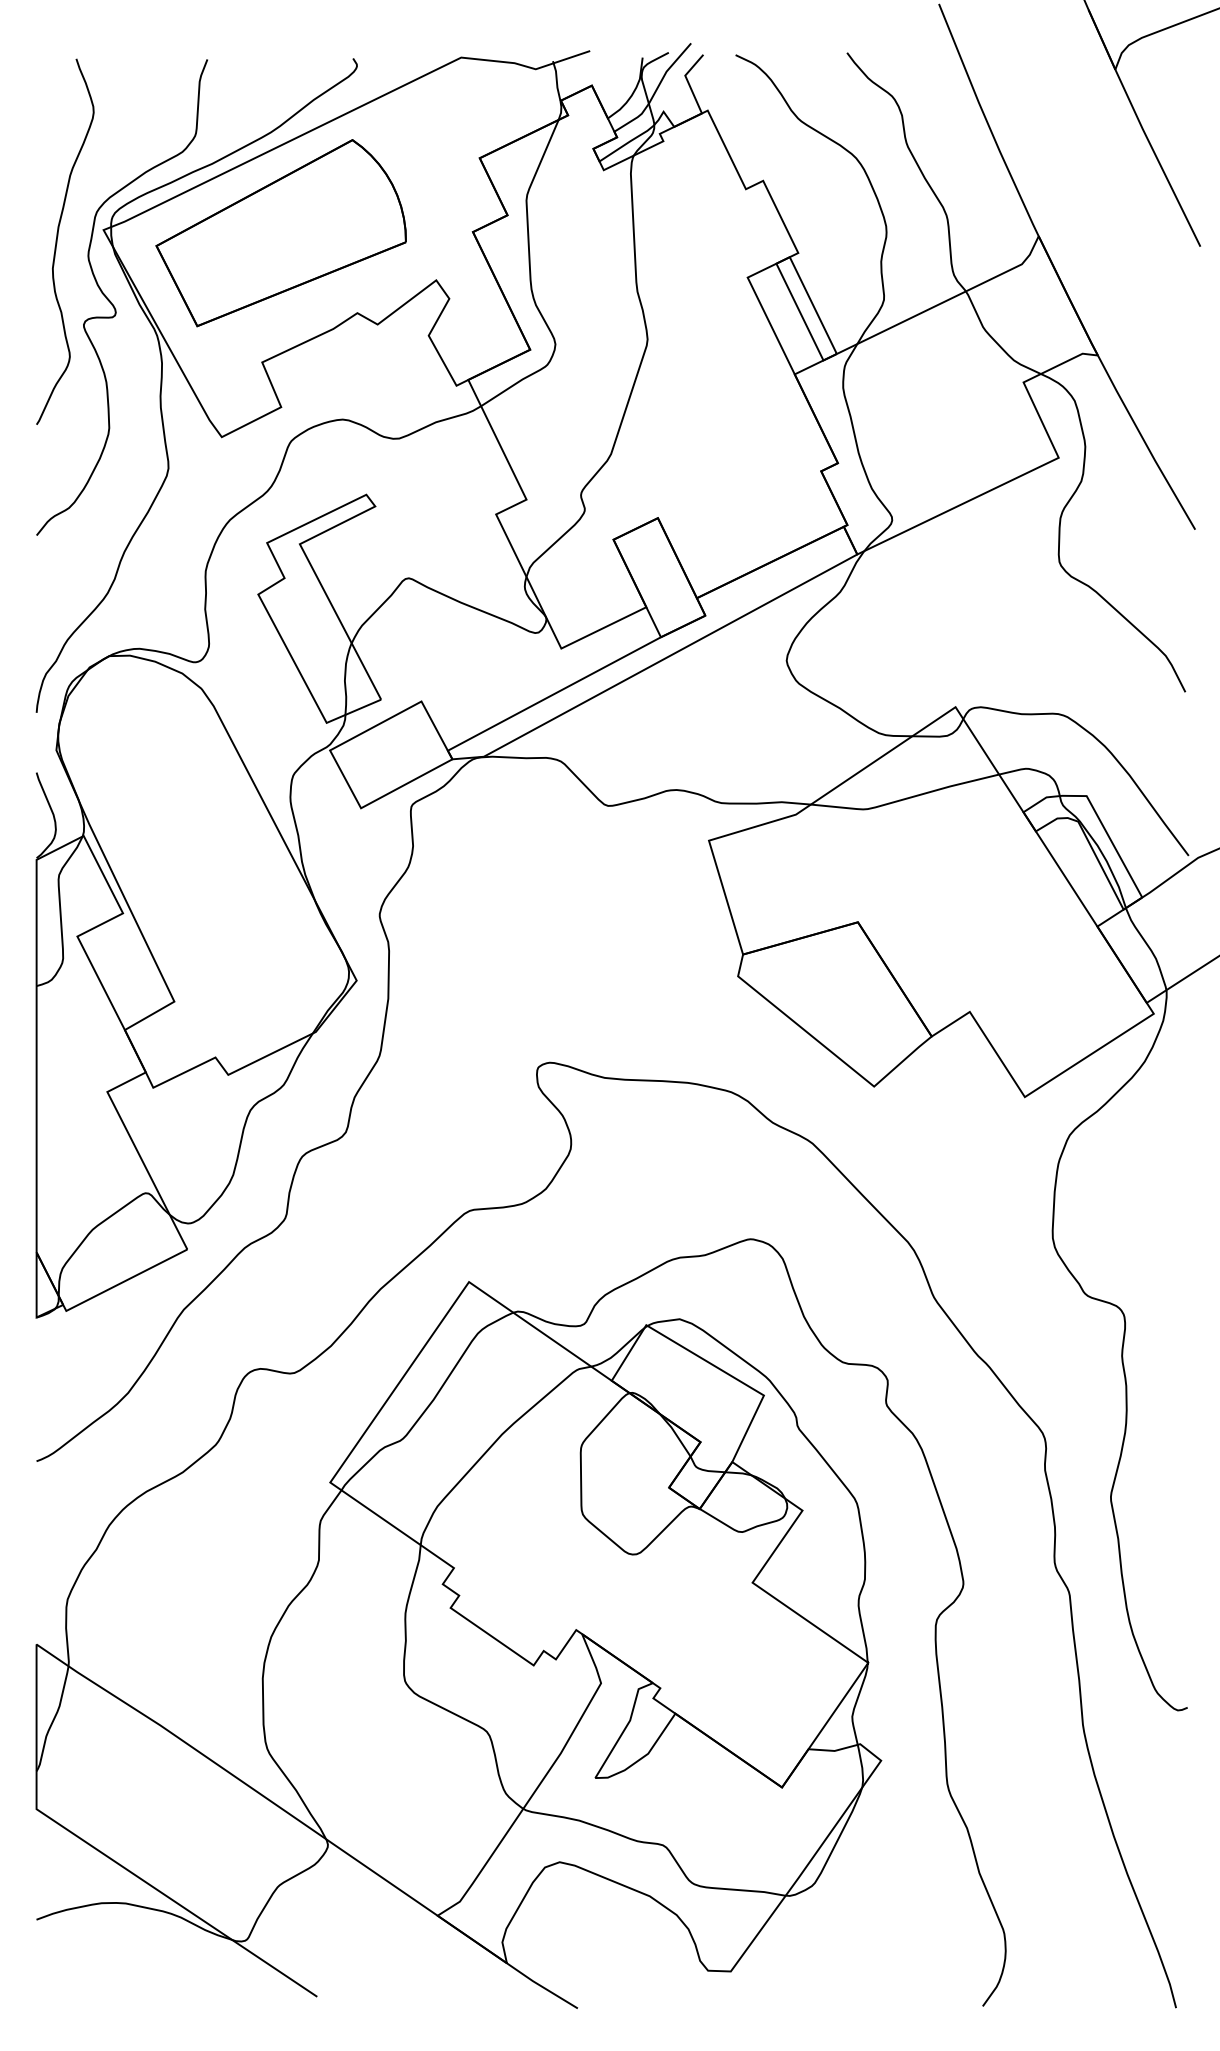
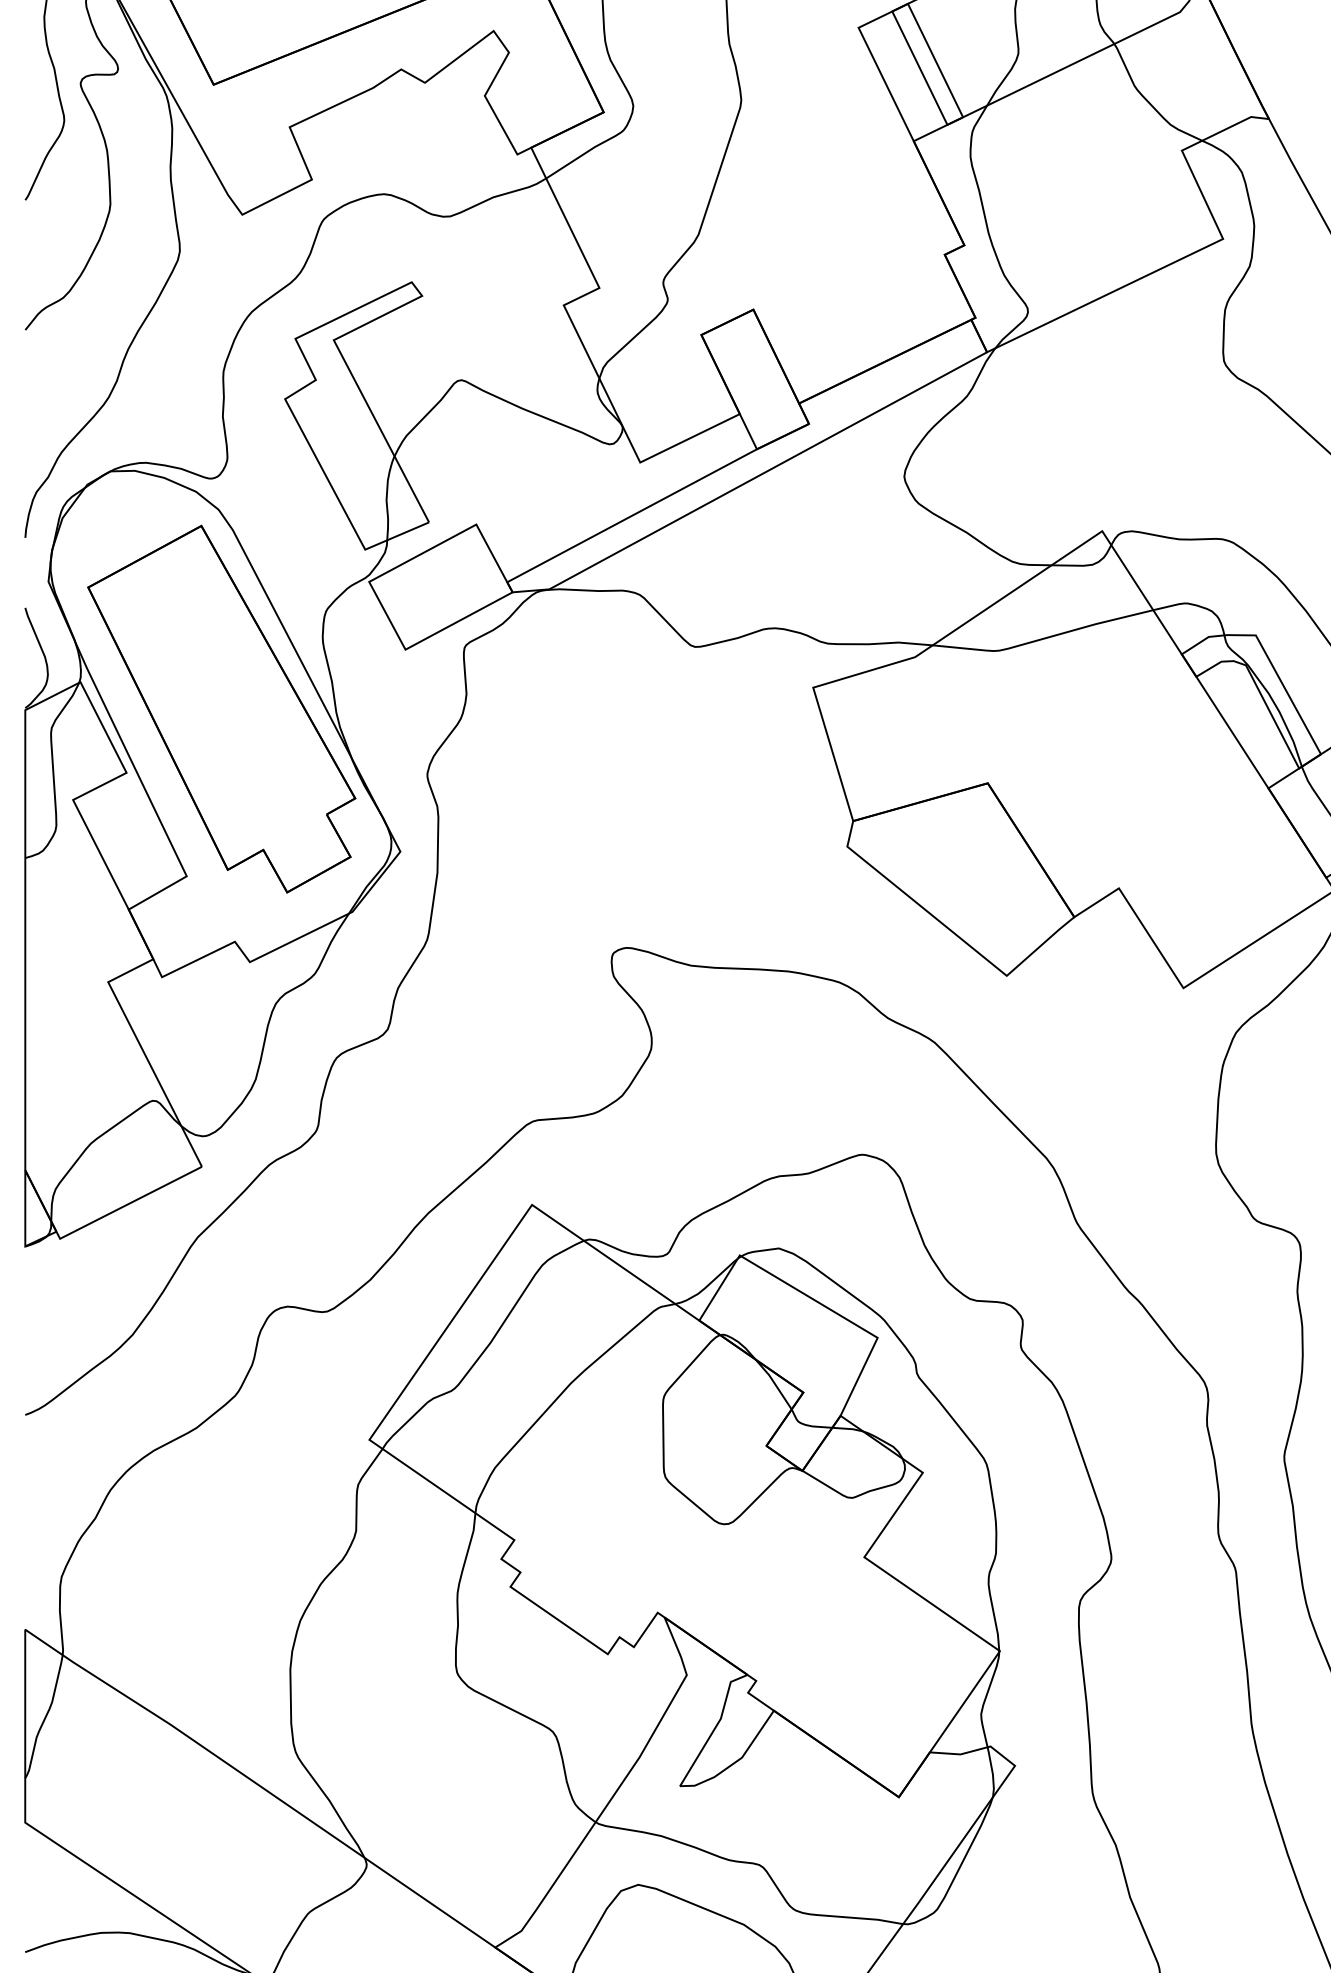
part: (204, 858) -> (222, 708), added

